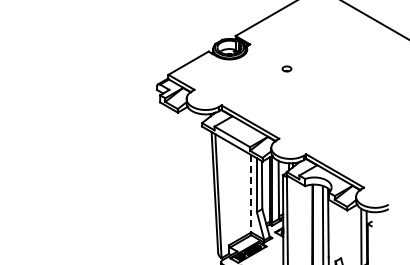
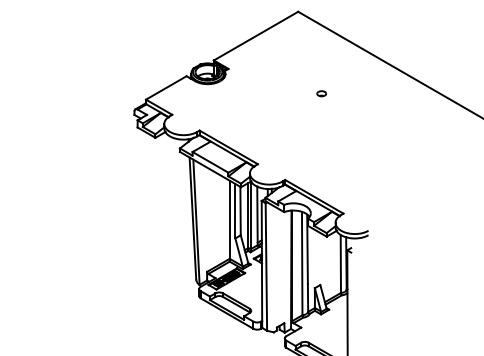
part: (286, 68) -> (321, 93), moved
line: (251, 195) -> (229, 221), dashed -> solid

